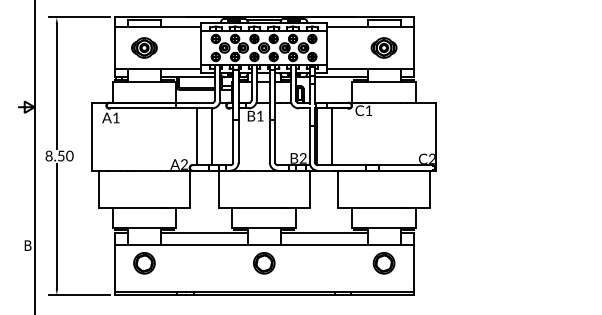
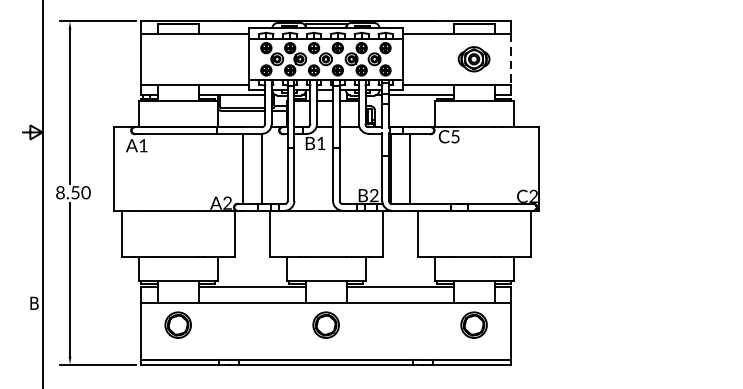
part: (144, 47) -> (178, 58), removed
line: (414, 47) -> (511, 58), solid -> dashed
text: (368, 110) -> (454, 136), C1 -> C5

